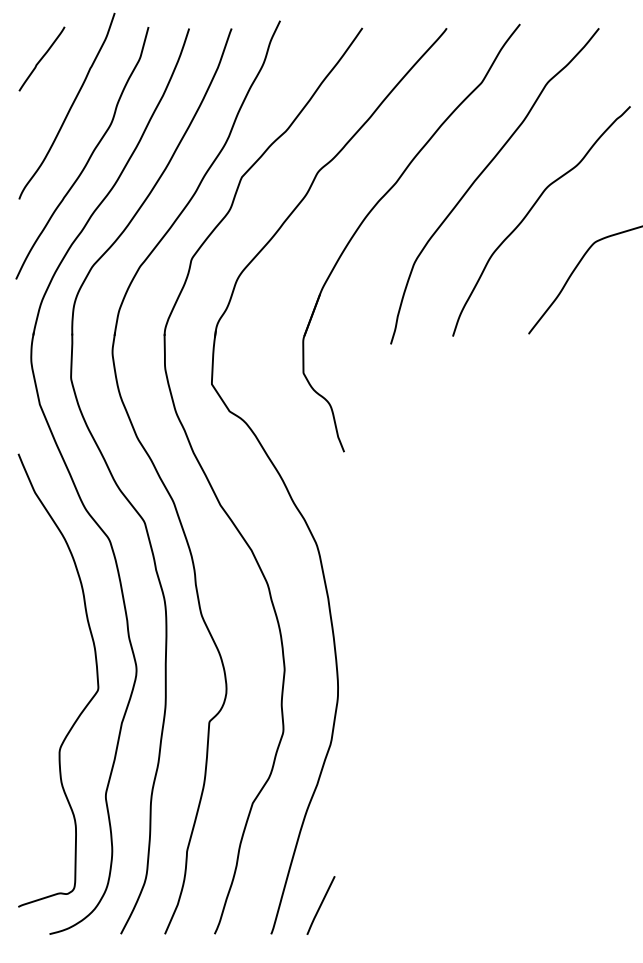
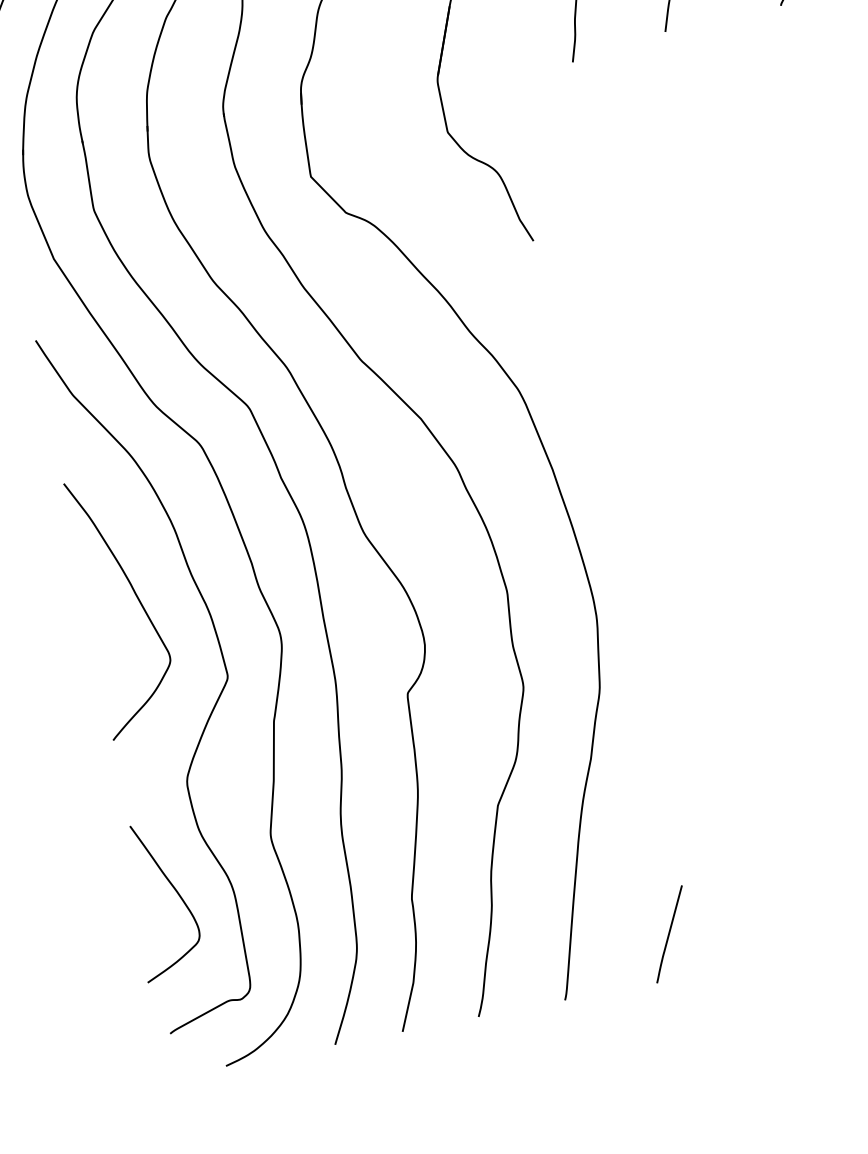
curve: (50, 629) -> (136, 599), added
curve: (38, 817) -> (174, 890), added
line: (320, 905) -> (668, 934), moved

